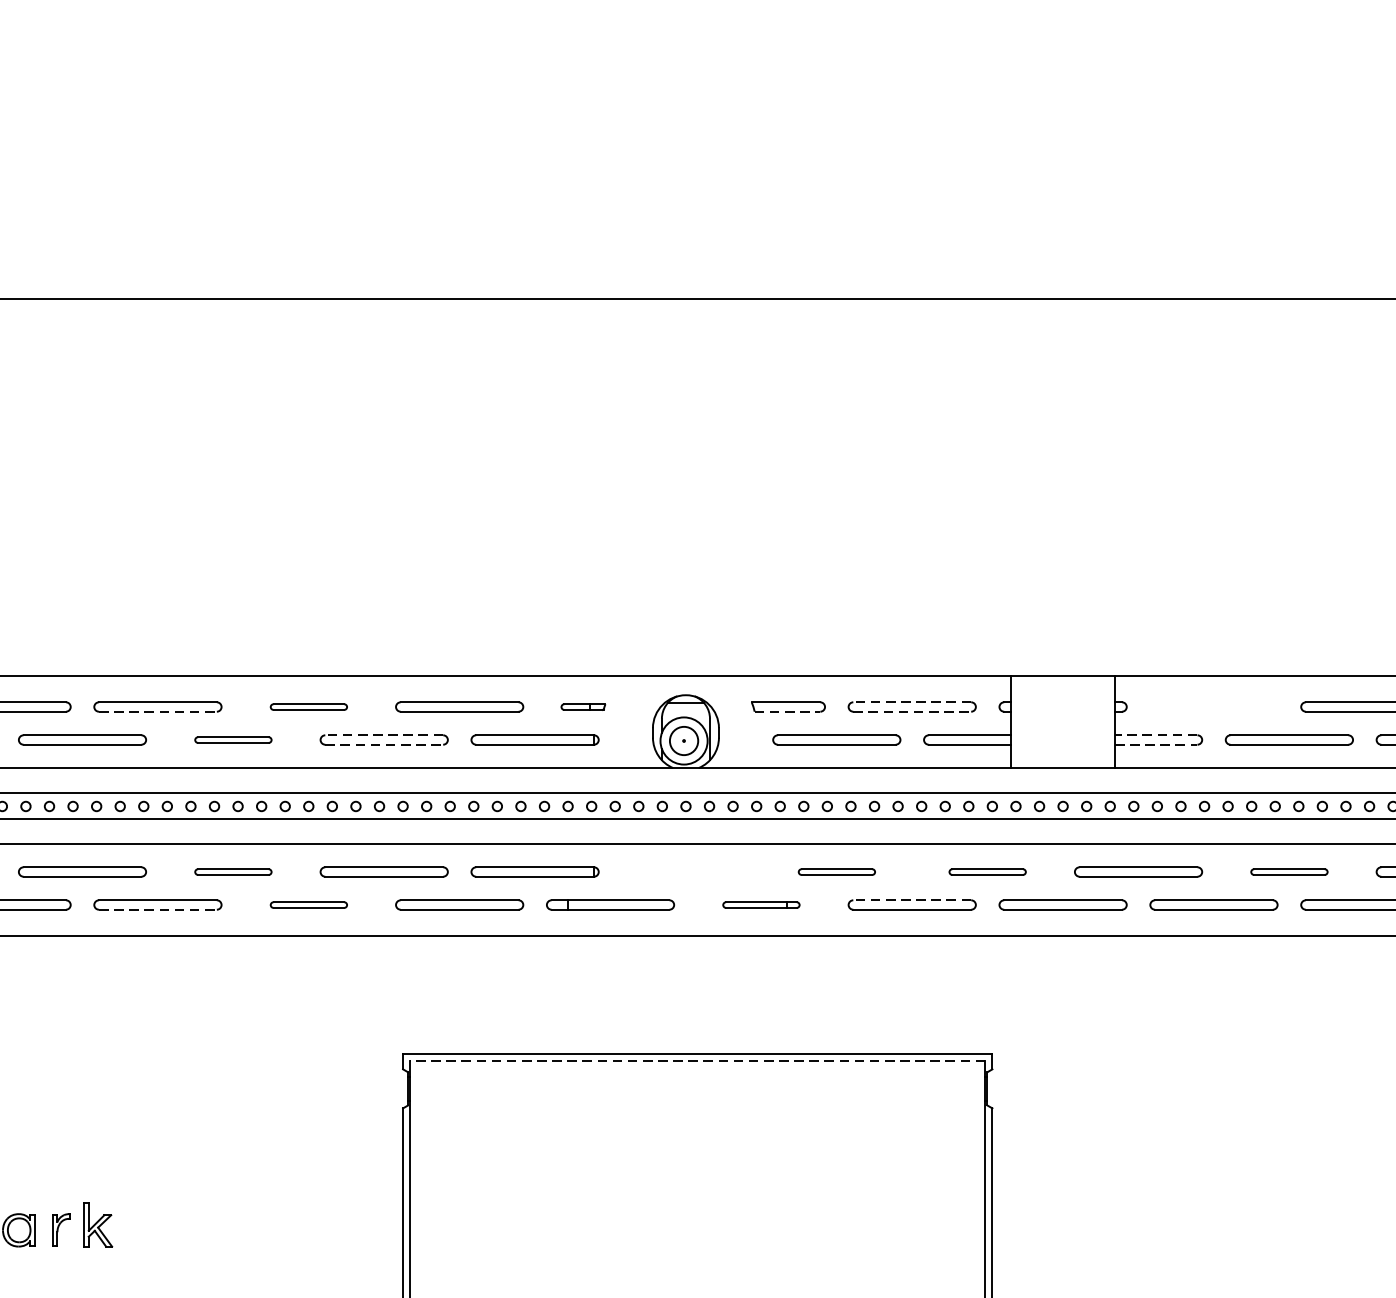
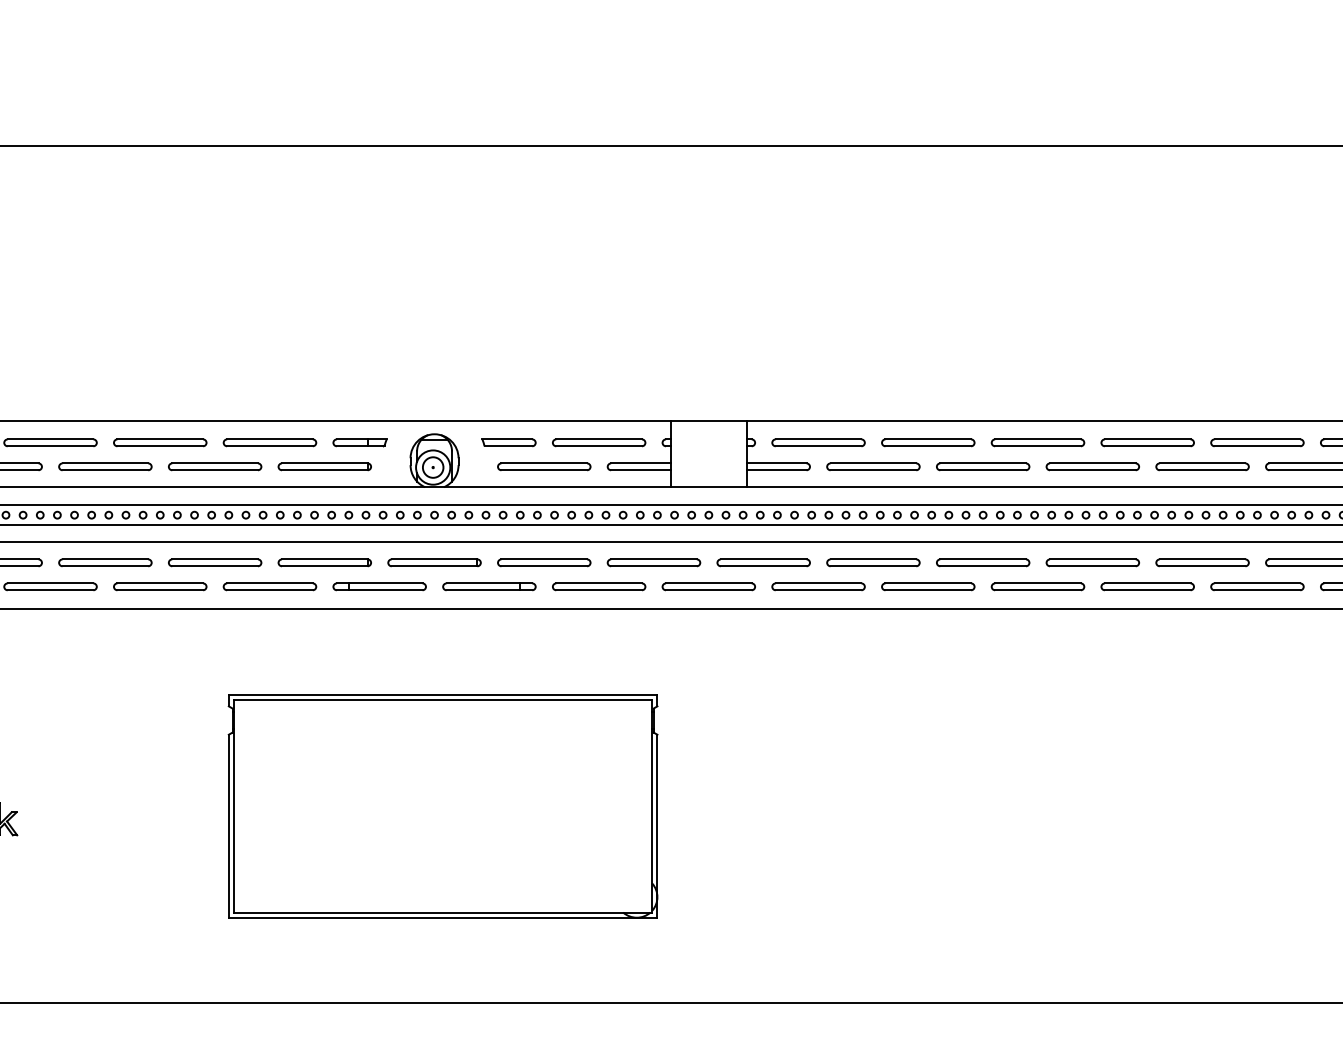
line: (912, 702) -> (599, 439), dashed -> solid
part: (309, 706) -> (160, 442), size x1.67
part: (582, 706) -> (359, 442), size x1.67
part: (1213, 706) -> (818, 442), added
line: (157, 712) -> (50, 446), dashed -> solid
line: (787, 712) -> (508, 446), dashed -> solid
line: (912, 712) -> (599, 446), dashed -> solid
line: (384, 735) -> (215, 463), dashed -> solid
line: (1156, 735) -> (776, 463), dashed -> solid
part: (233, 739) -> (105, 466), size x1.67
line: (384, 745) -> (215, 470), dashed -> solid
line: (1157, 745) -> (777, 470), dashed -> solid
part: (233, 871) -> (105, 562), size x1.67
part: (685, 871) -> (434, 562), added
part: (837, 871) -> (544, 562), size x1.67
part: (986, 871) -> (653, 562), size x1.67
part: (1289, 871) -> (873, 562), size x1.67
line: (912, 900) -> (599, 583), dashed -> solid
part: (309, 904) -> (160, 586), size x1.67
part: (761, 904) -> (489, 586), size x1.67
line: (157, 910) -> (50, 590), dashed -> solid
line: (696, 1061) -> (442, 700), dashed -> solid

